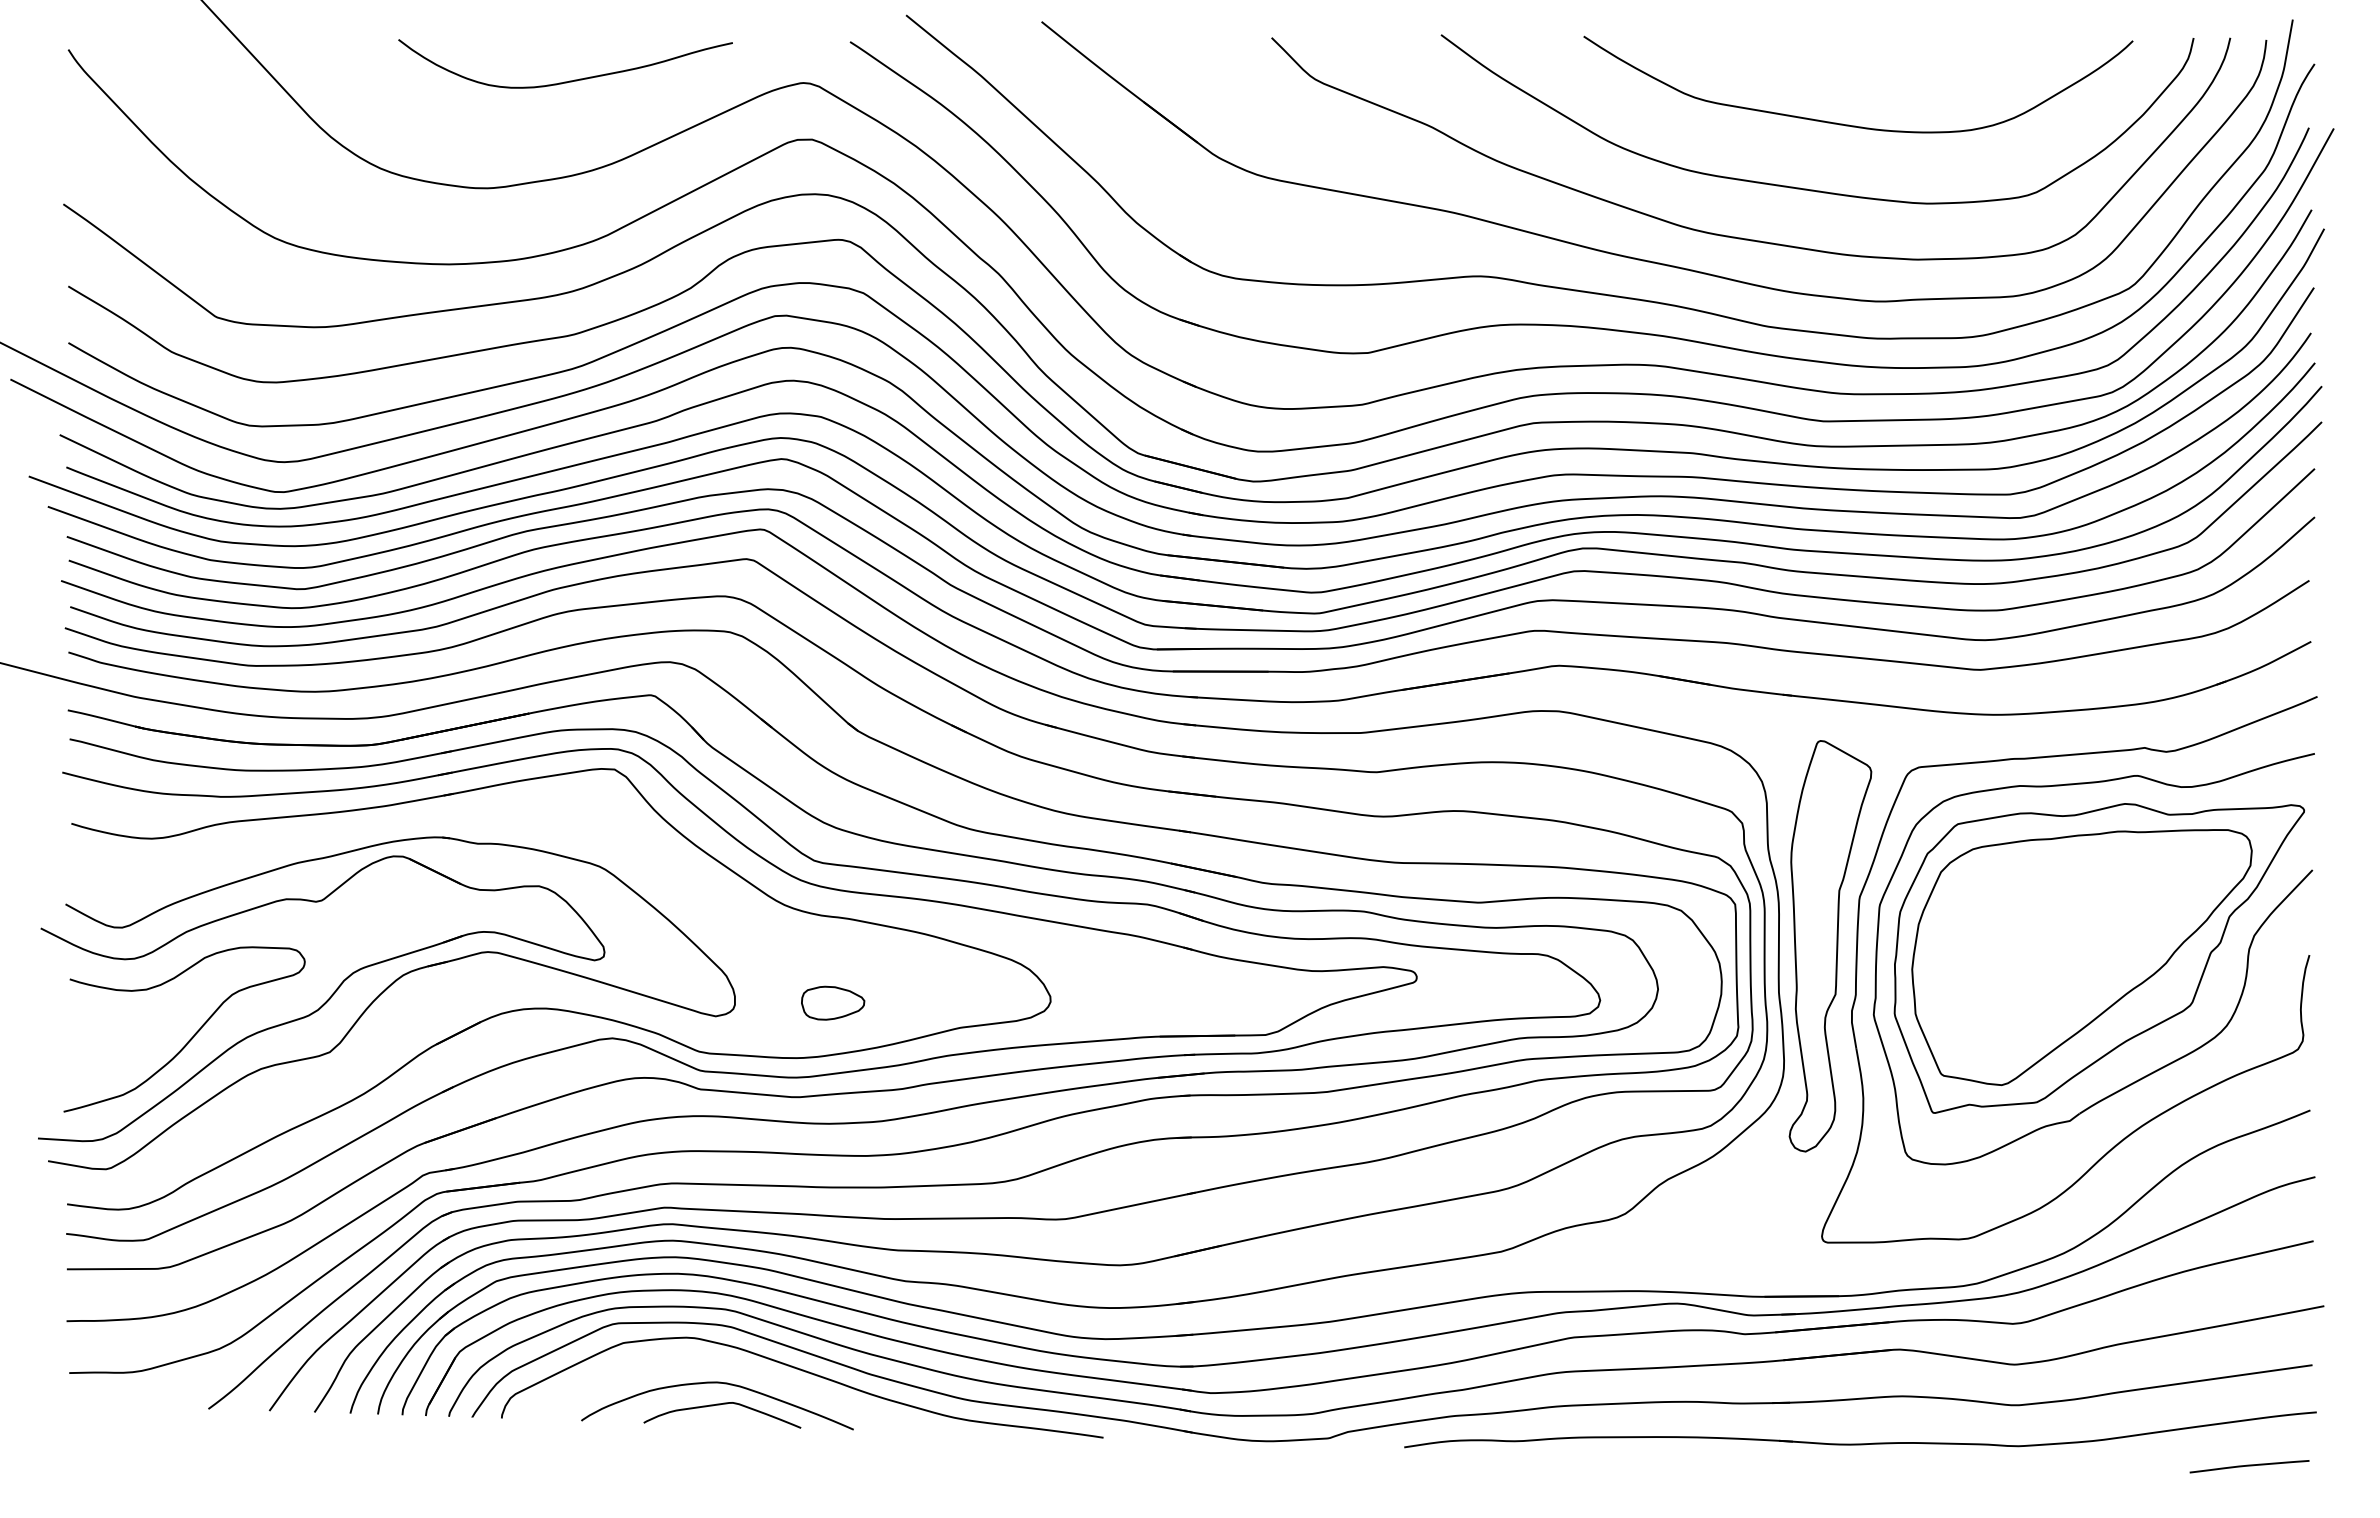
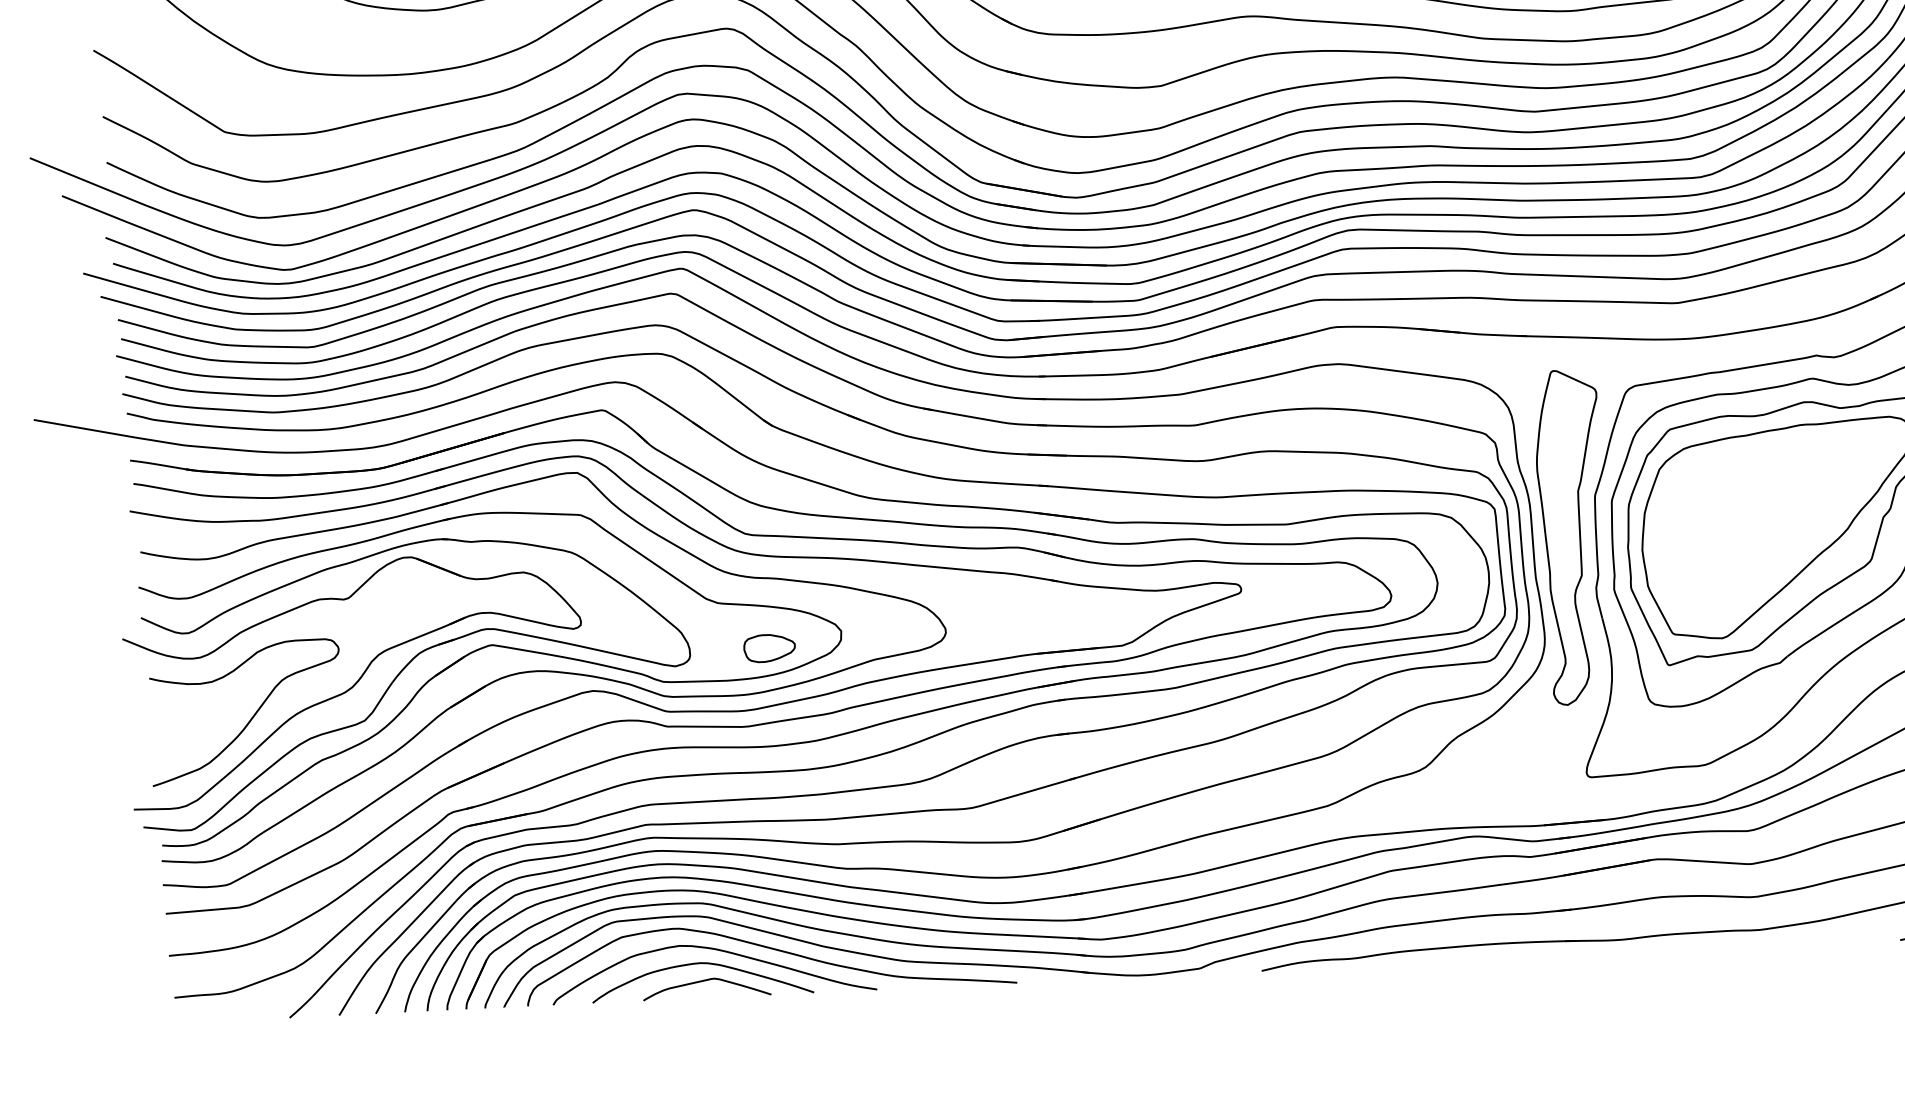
part: (498, 974) -> (496, 646), added
curve: (741, 1369) -> (719, 951), added

